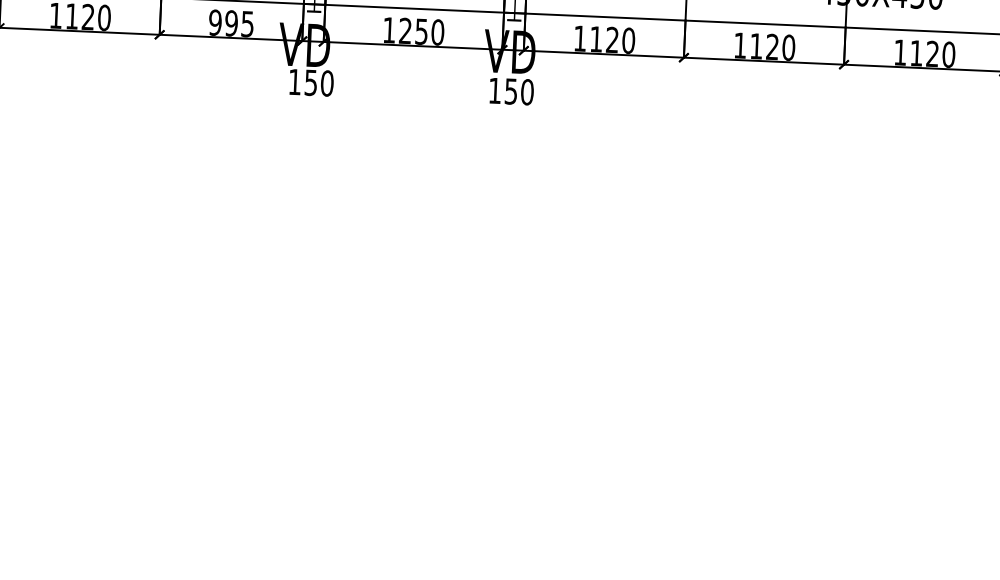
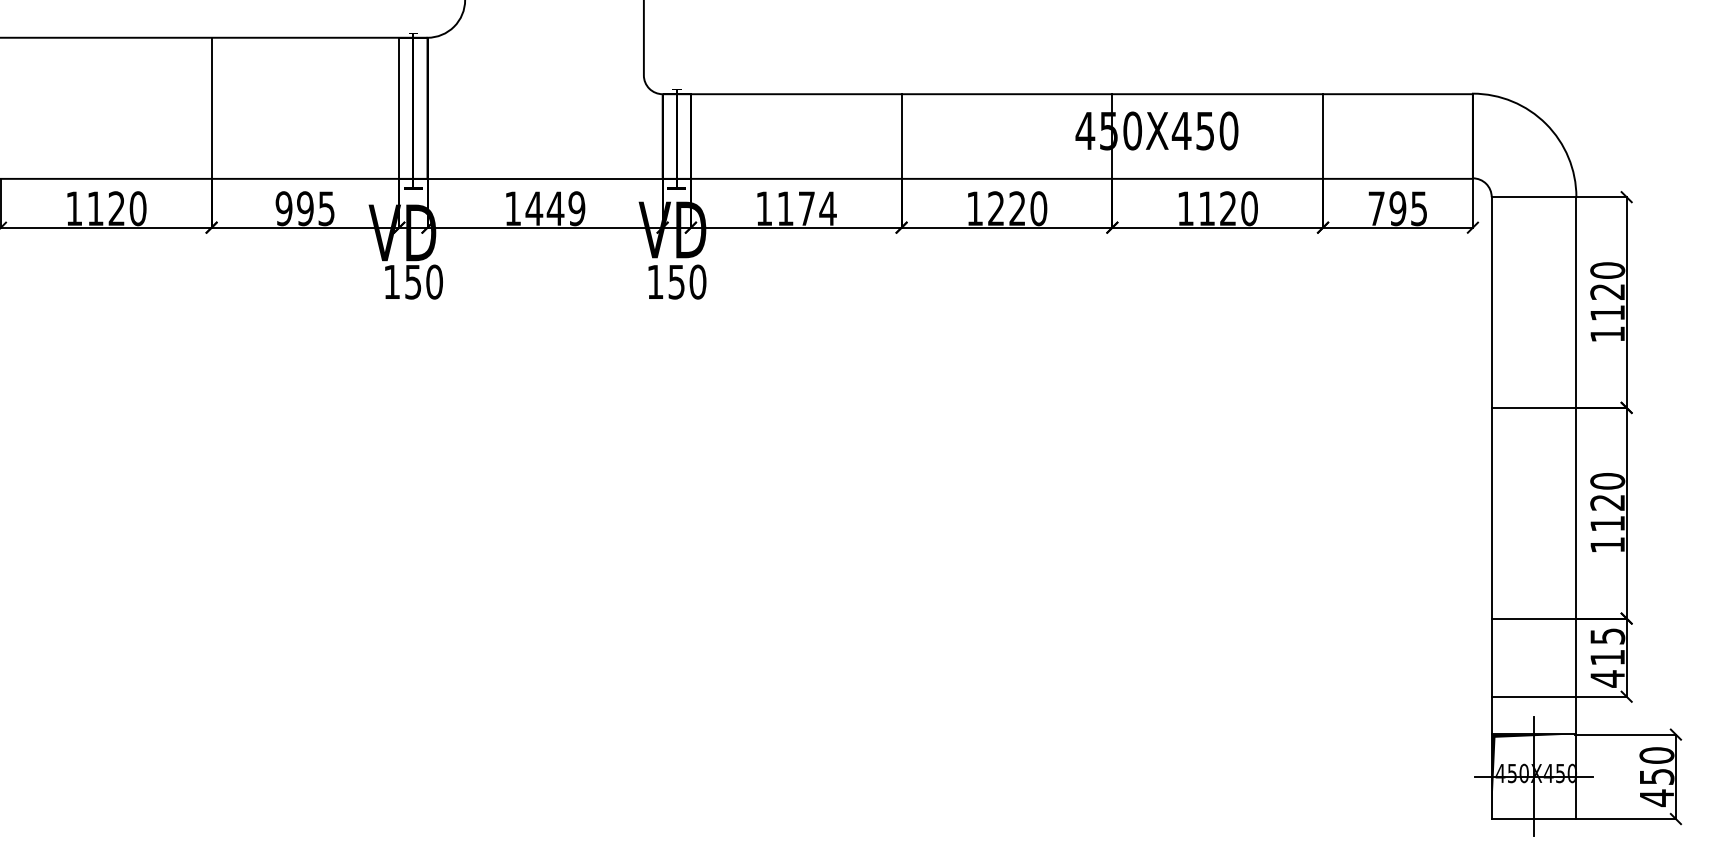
text: (421, 31) -> (555, 208), 1250 -> 1449
text: (620, 40) -> (817, 208), 1120 -> 1174
text: (755, 46) -> (995, 208), 1120 -> 1220

